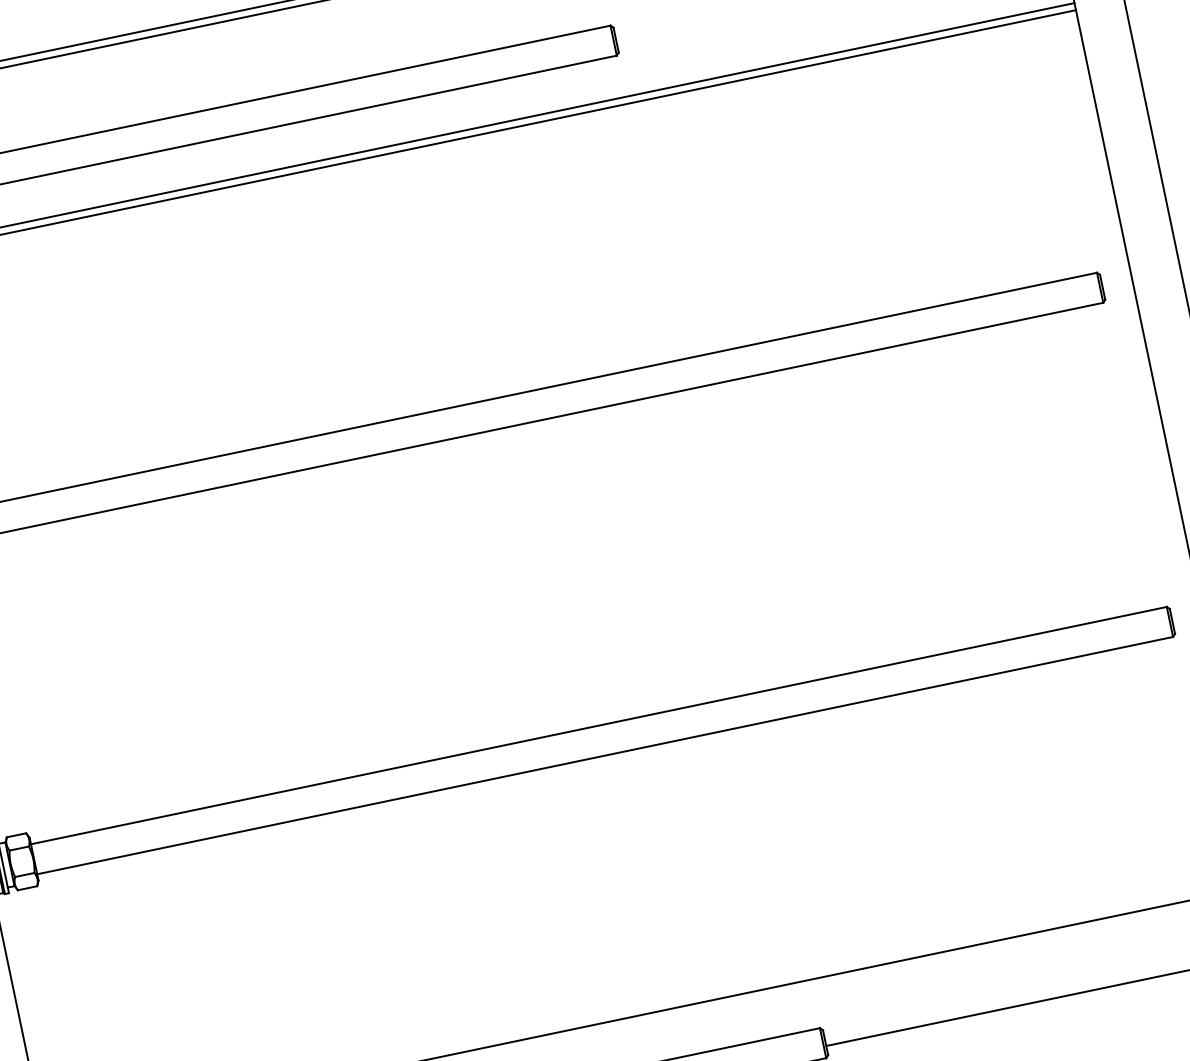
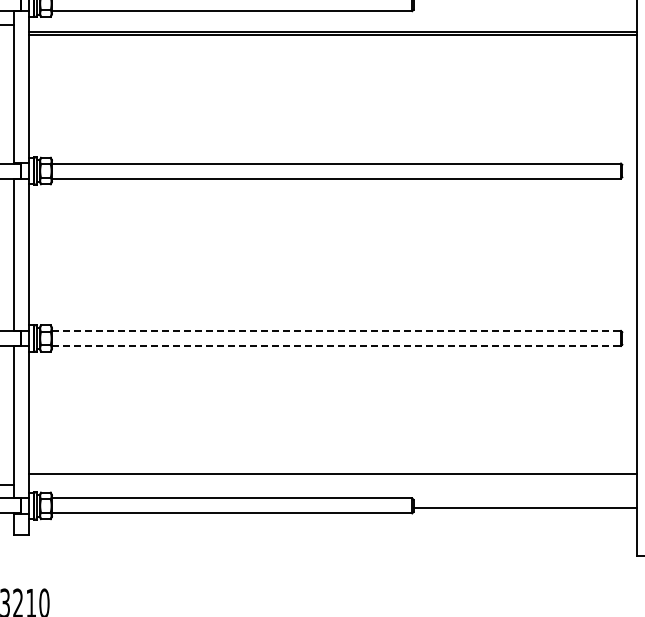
line: (598, 724) -> (336, 330), solid -> dashed
line: (604, 754) -> (336, 345), solid -> dashed

